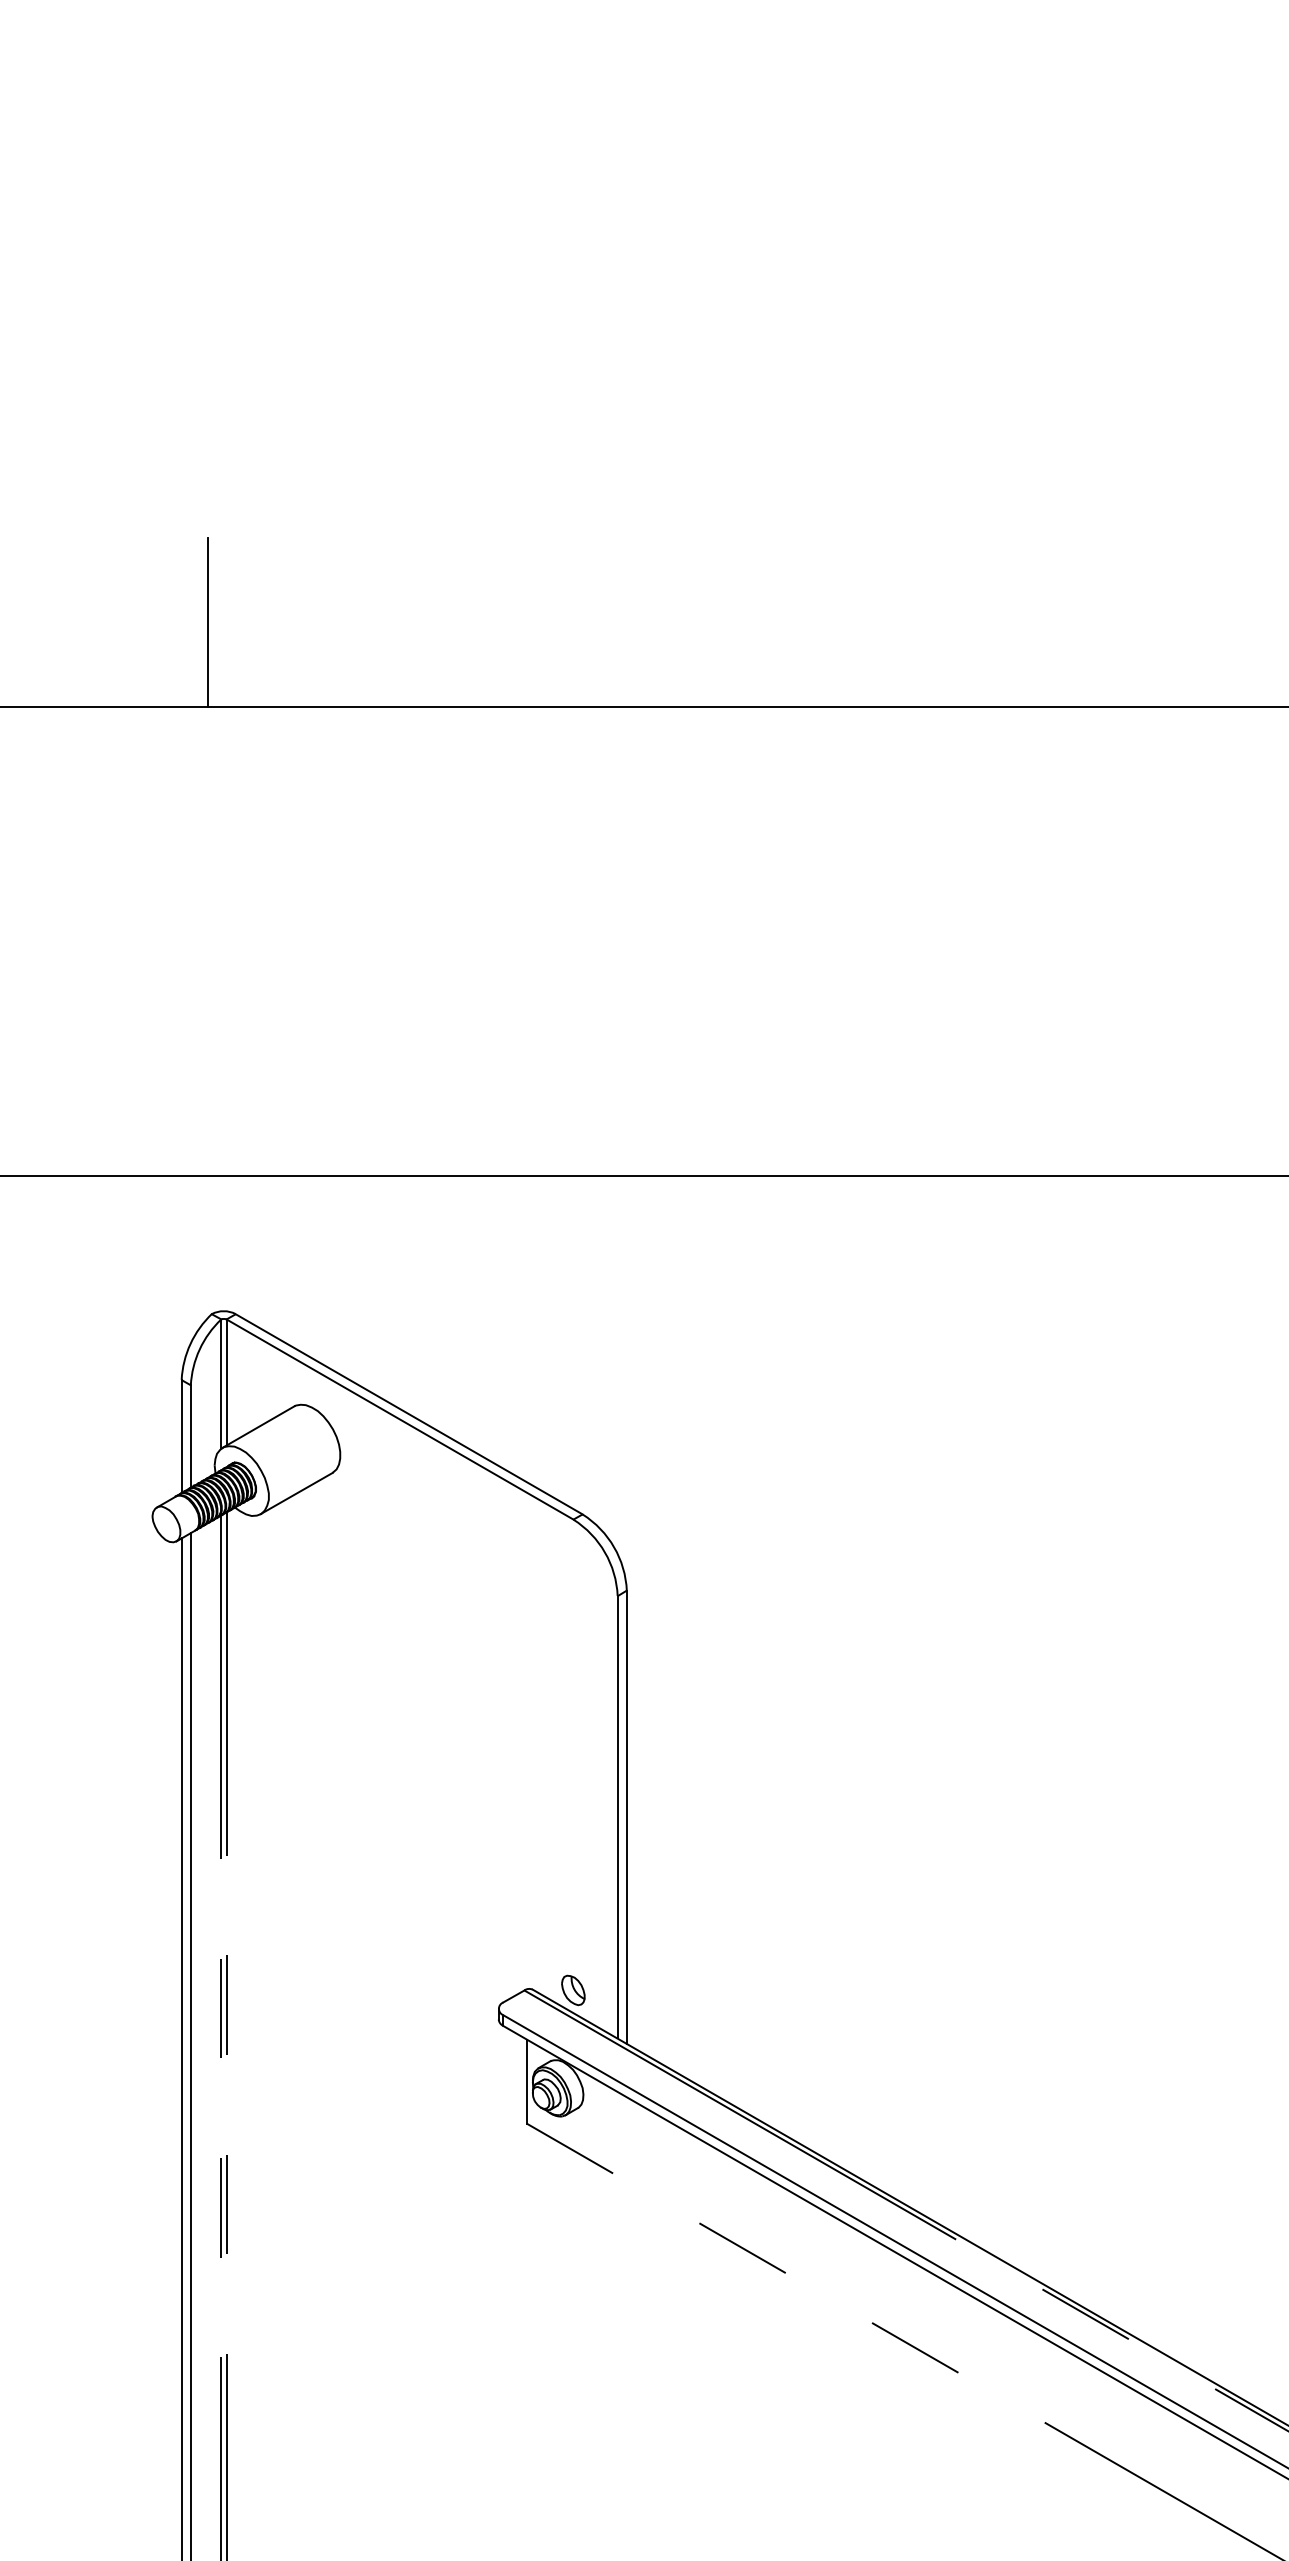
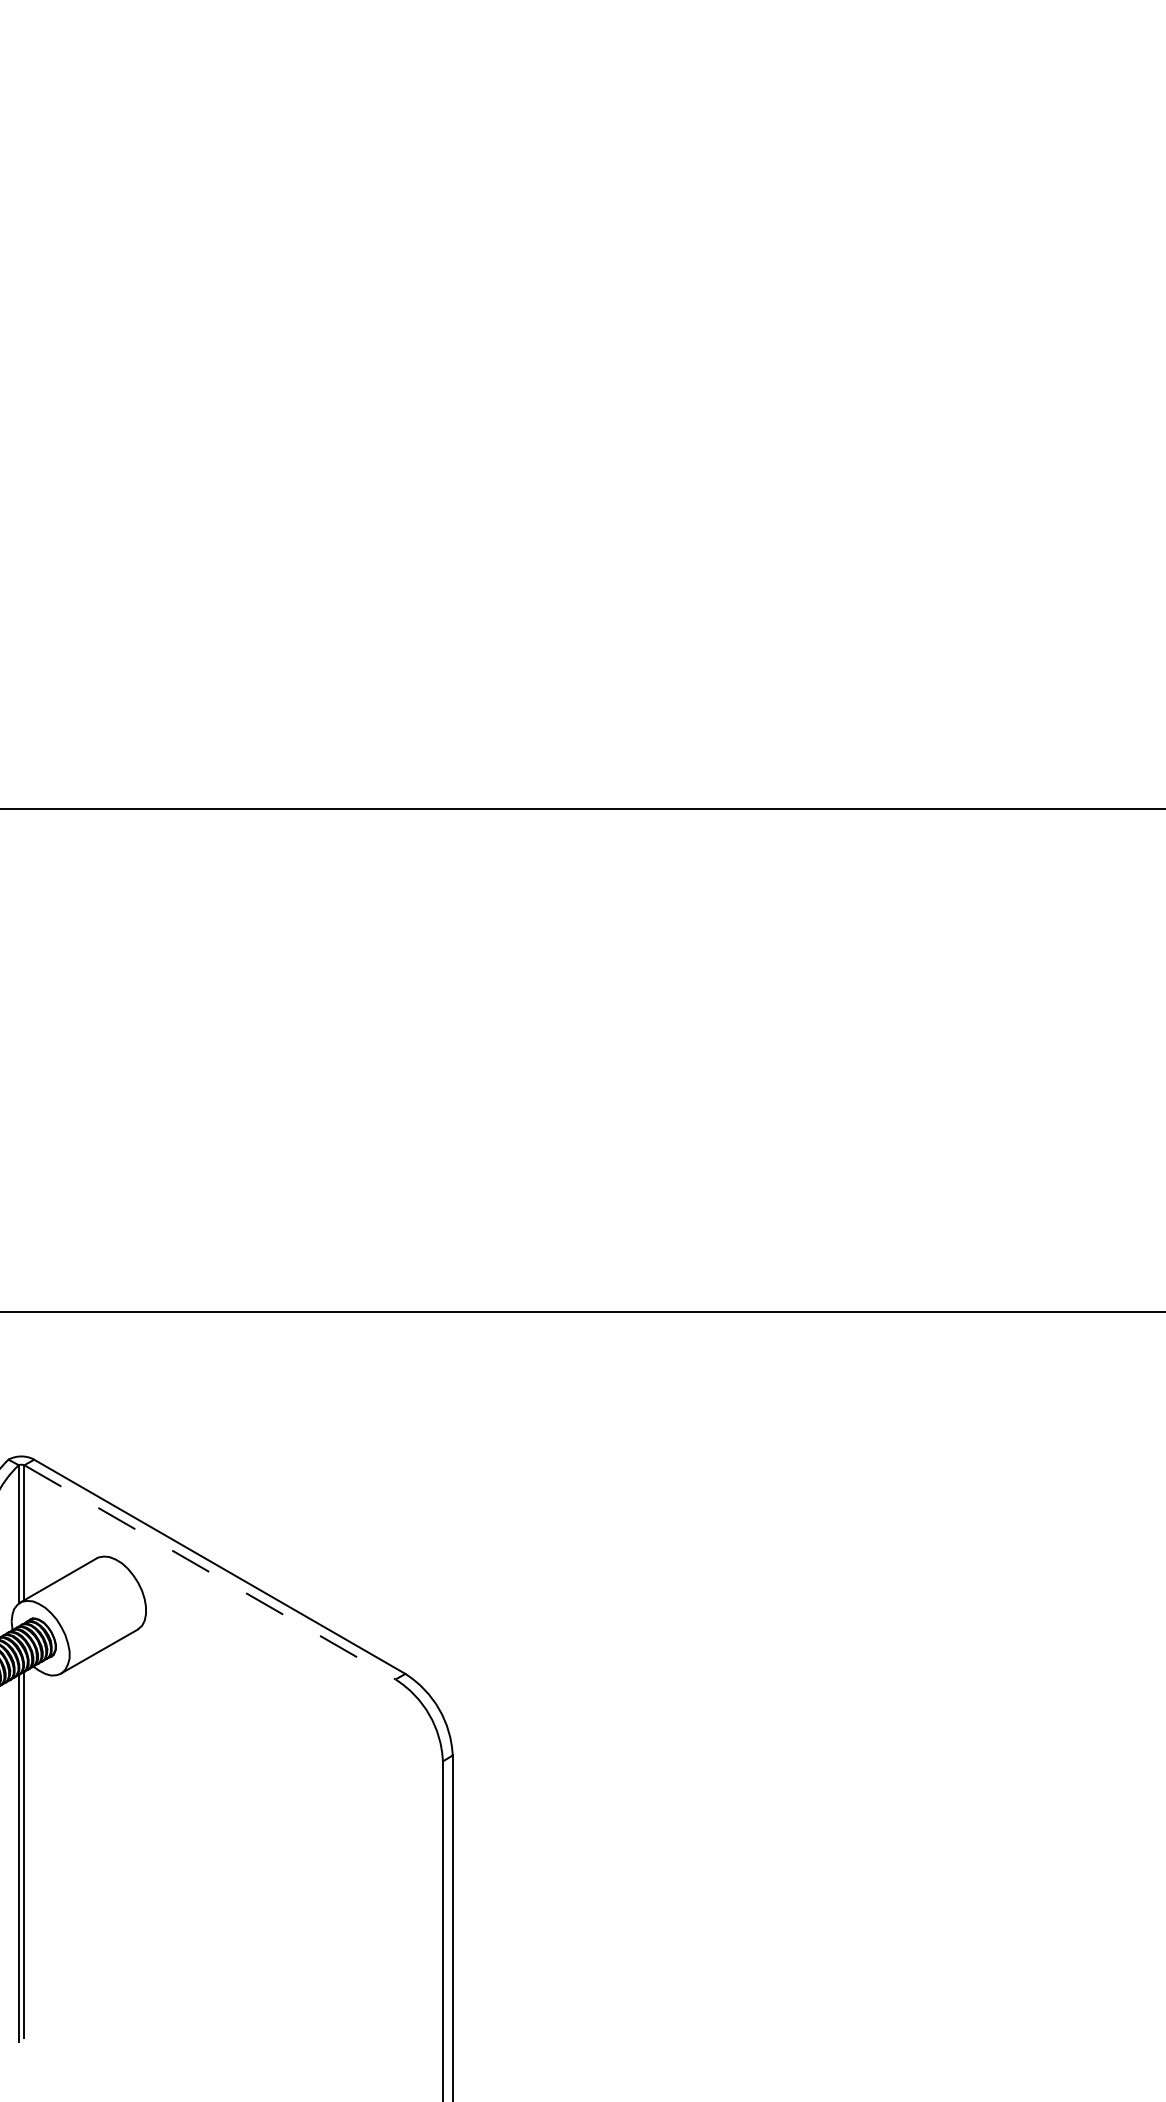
line: (208, 621) -> (5, 718), removed
line: (400, 1419) -> (210, 1572), solid -> dashed

